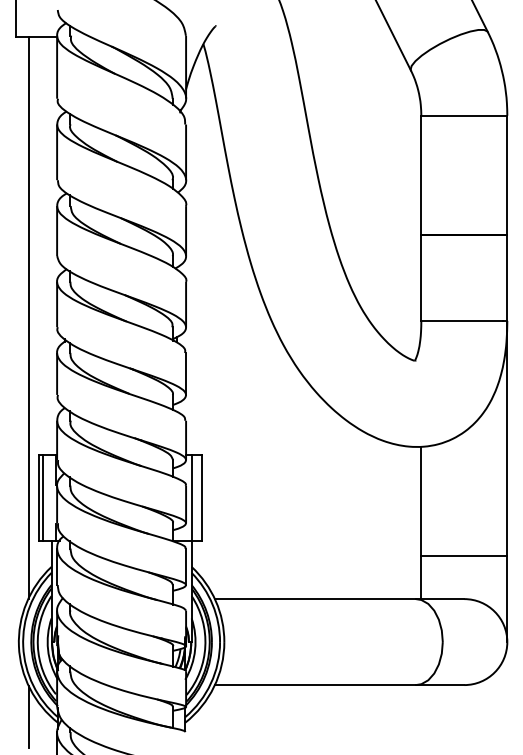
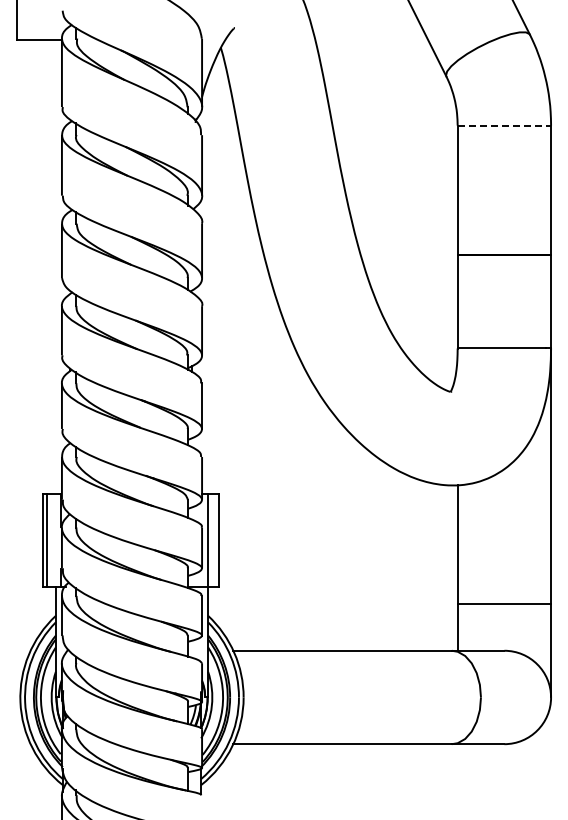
line: (464, 115) -> (504, 125), solid -> dashed
line: (28, 318) -> (30, 345), removed
line: (28, 716) -> (30, 778), removed

